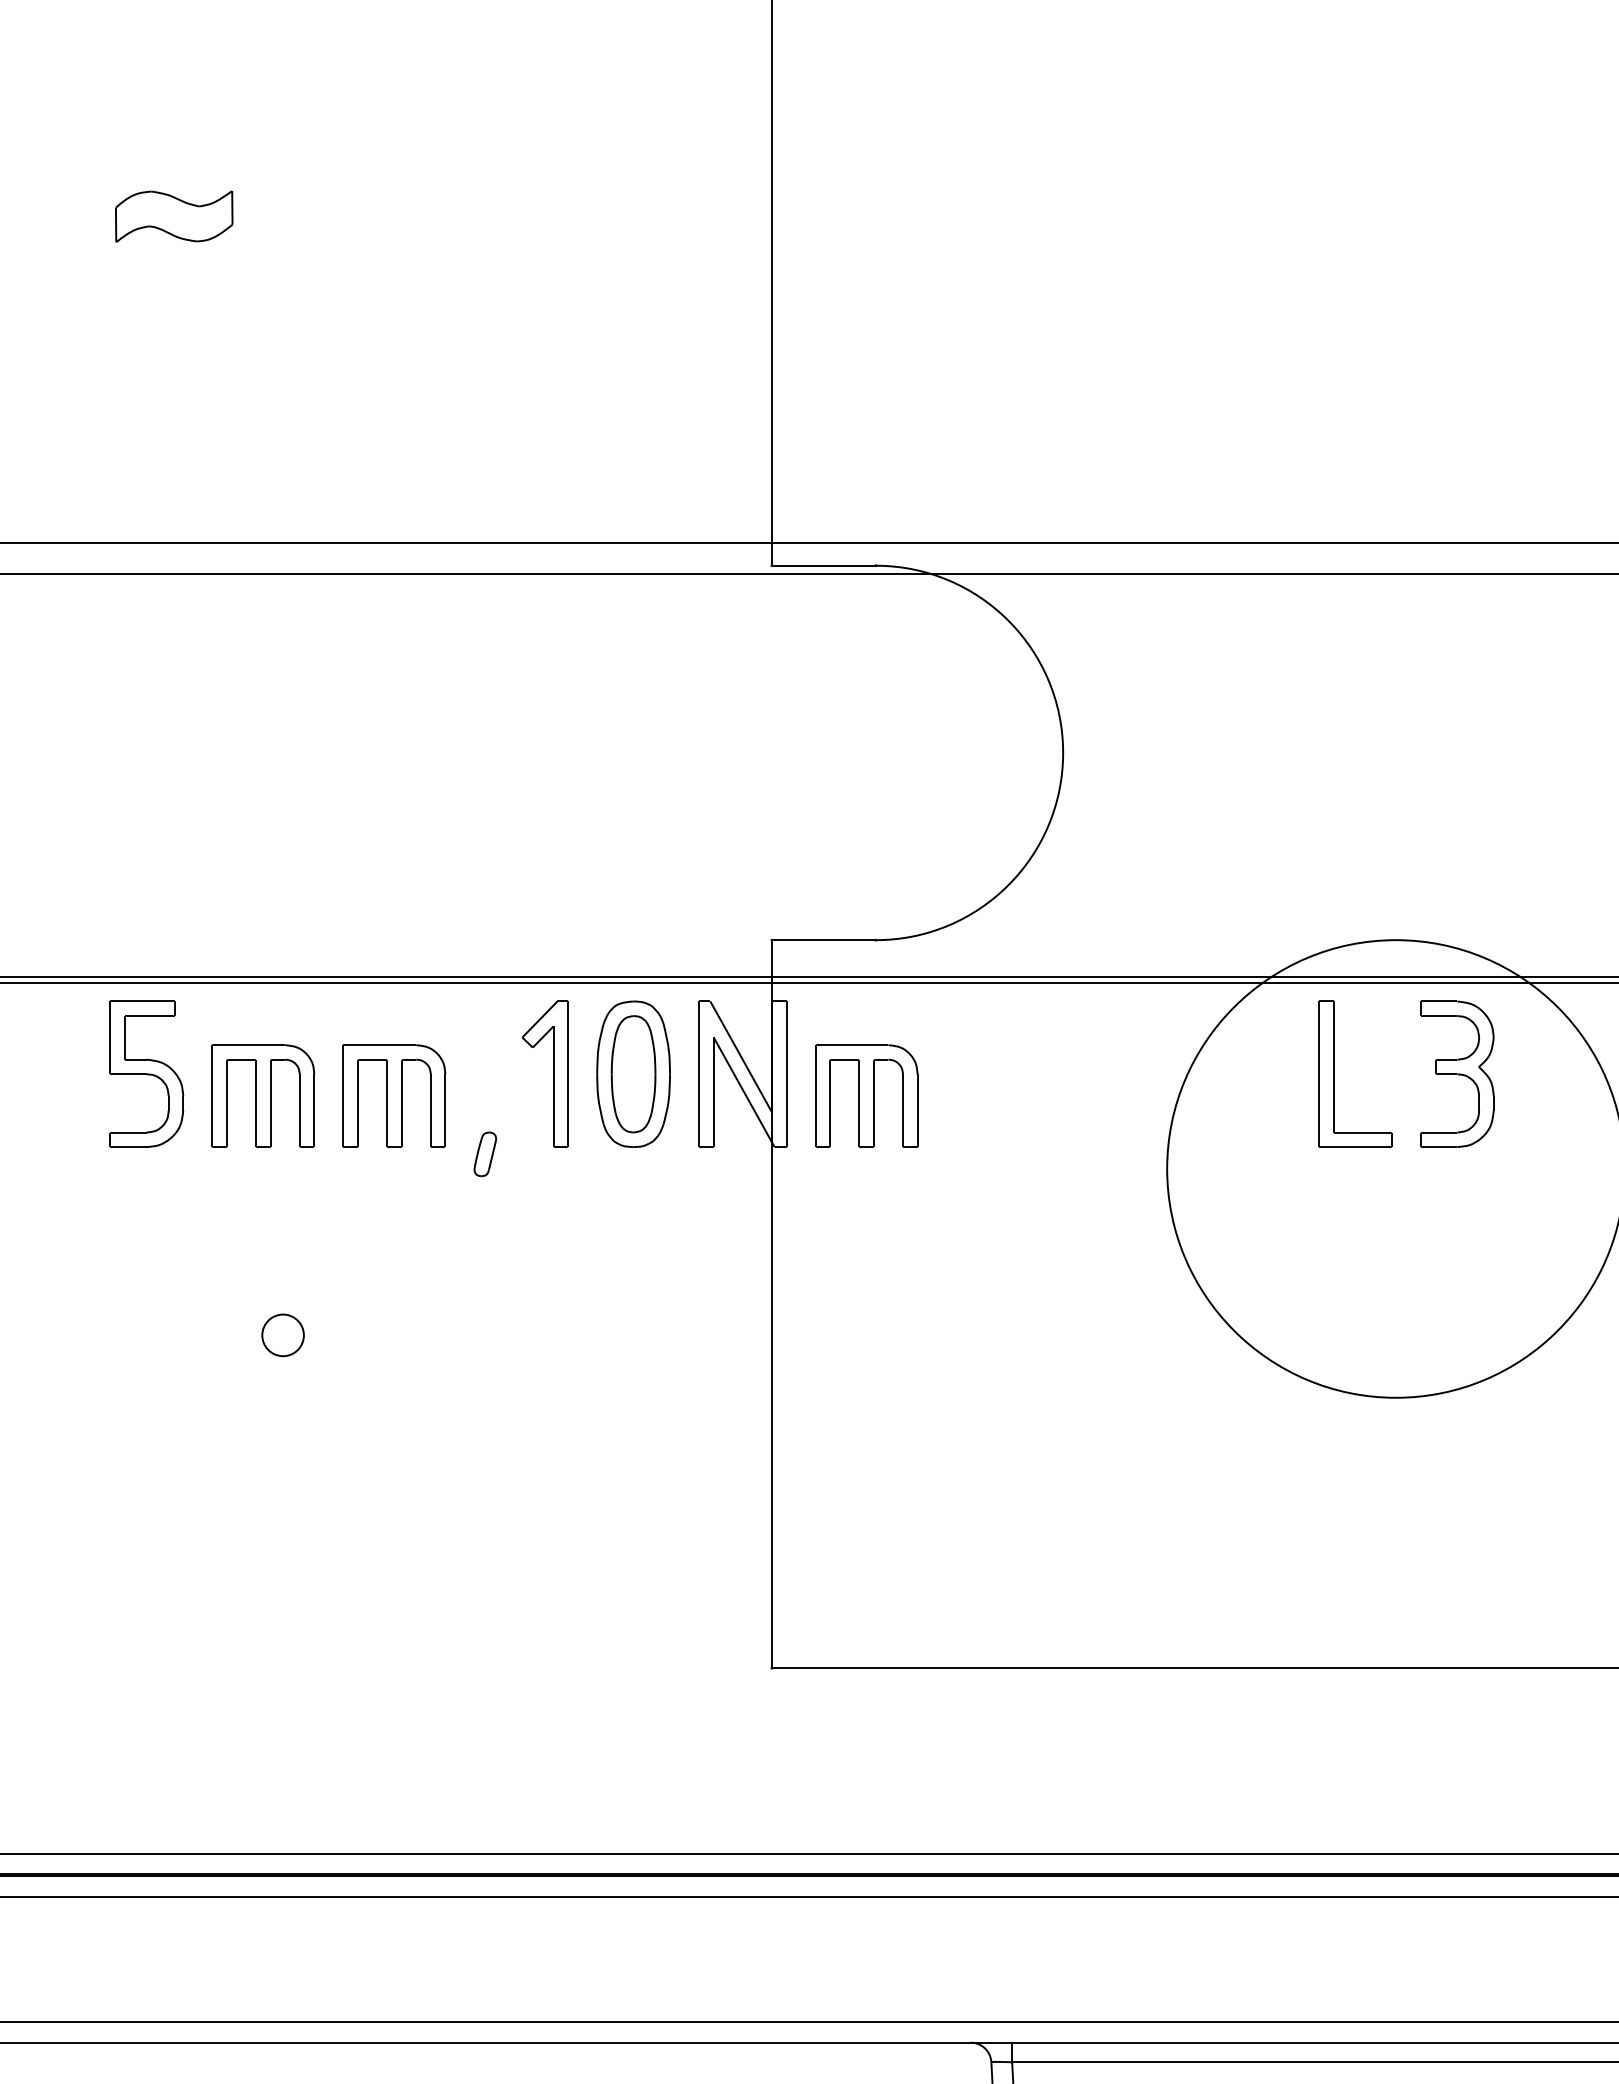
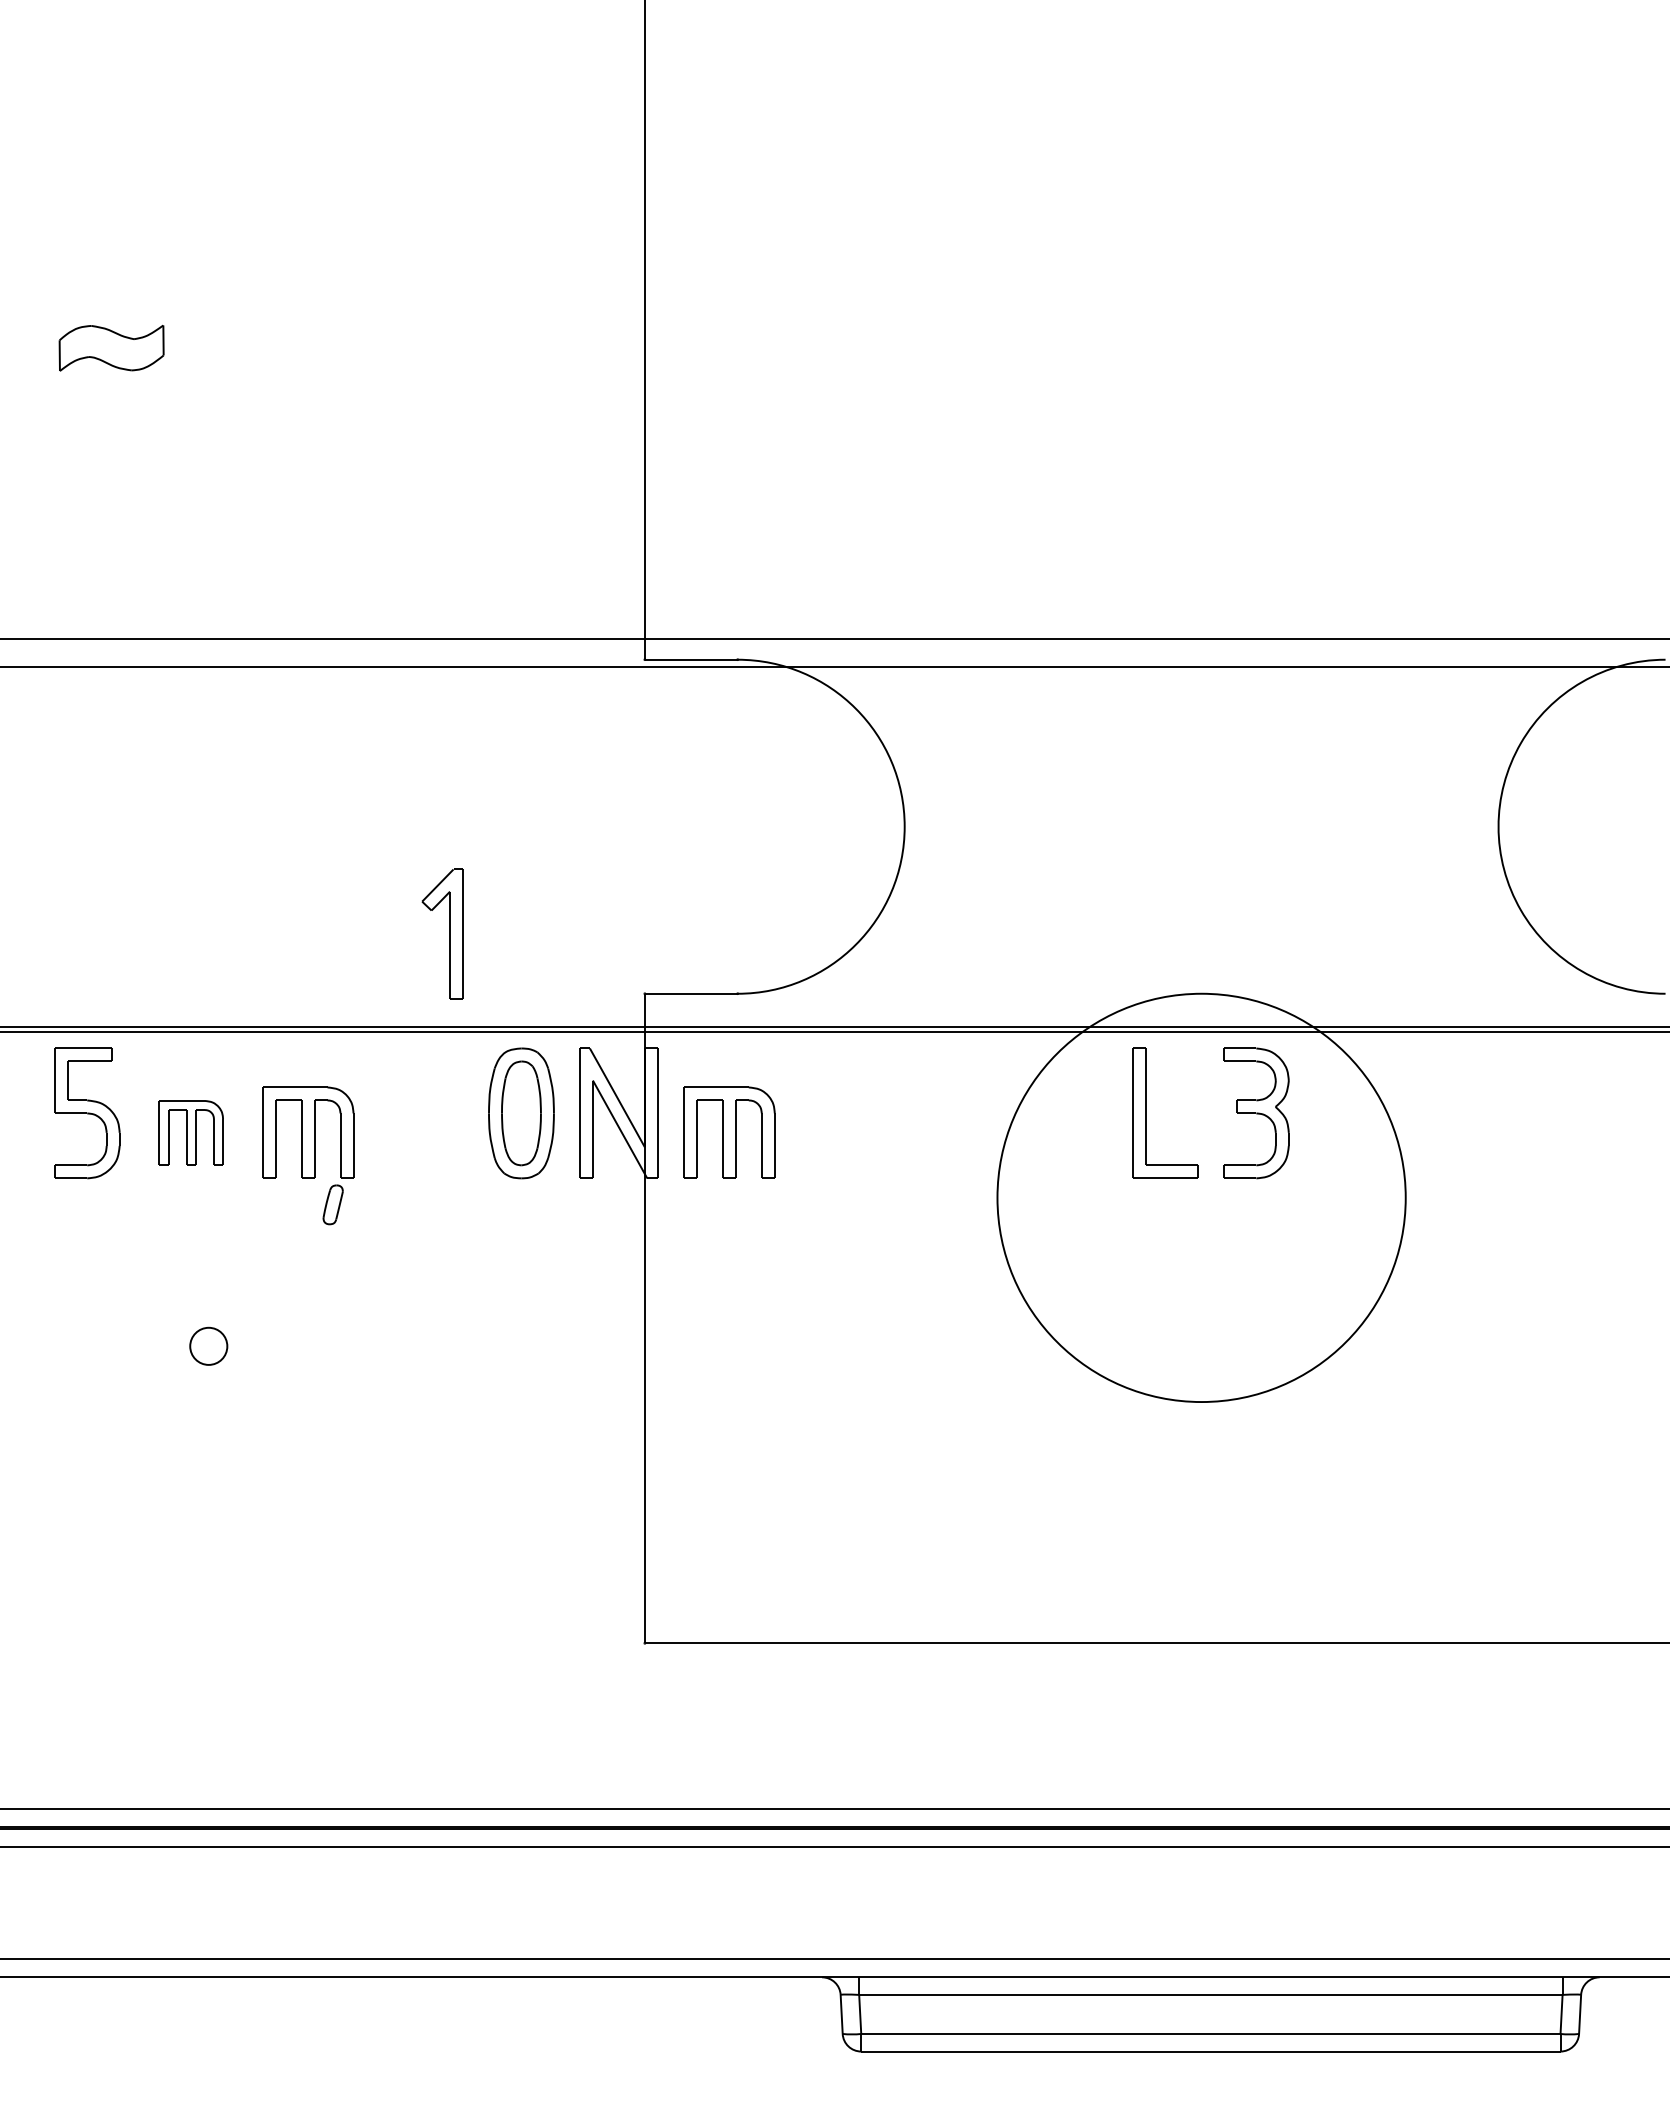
part: (552, 1073) -> (449, 933), moved
part: (263, 1095) -> (191, 1132), size x0.7
part: (484, 1153) -> (332, 1204), moved

